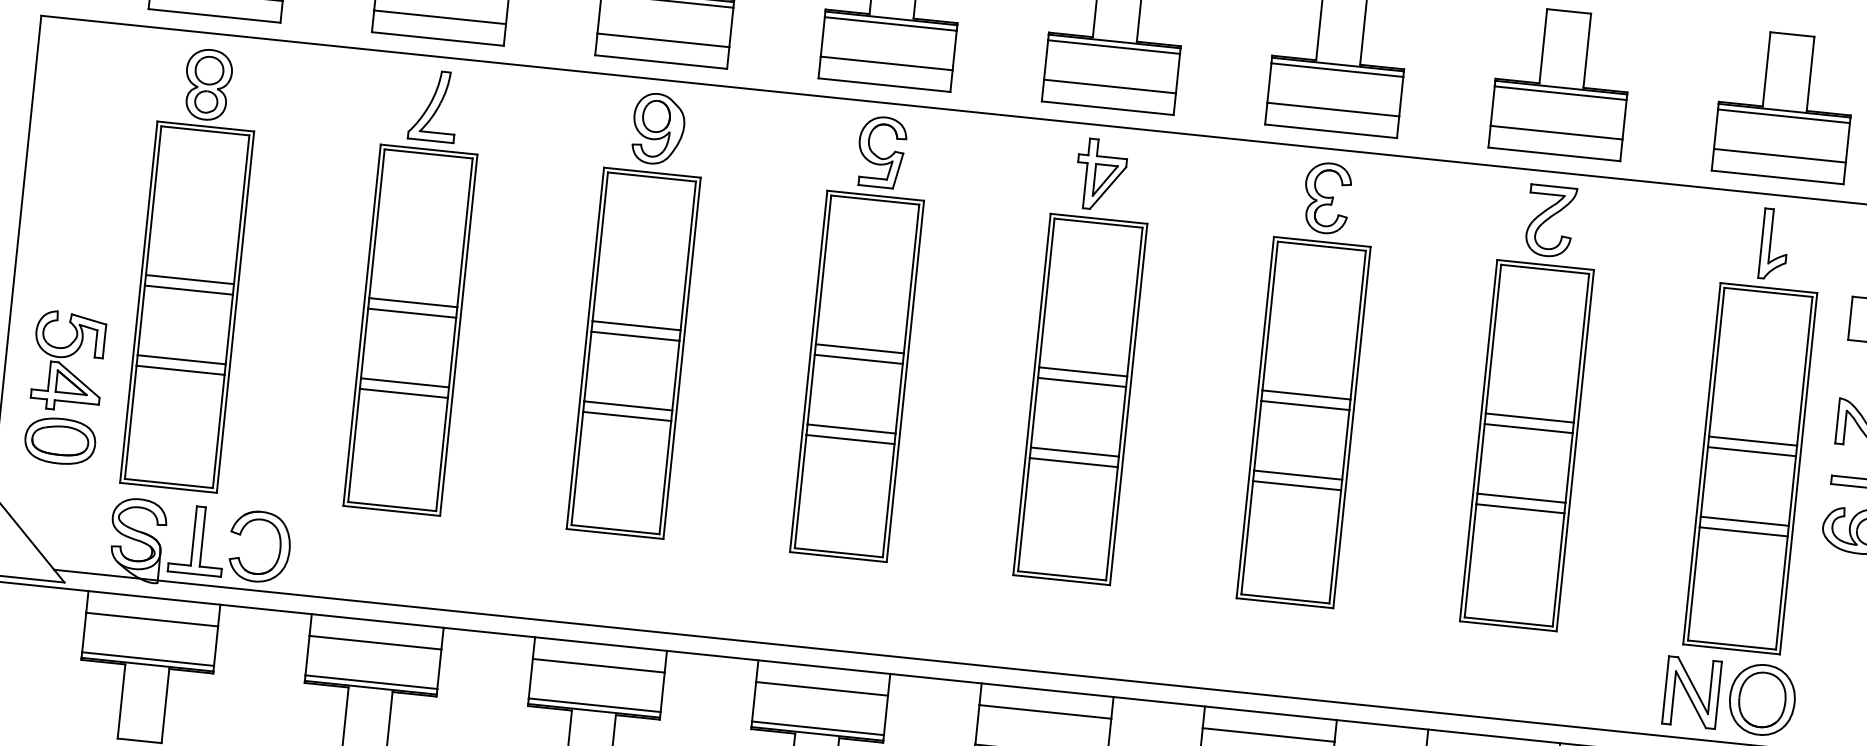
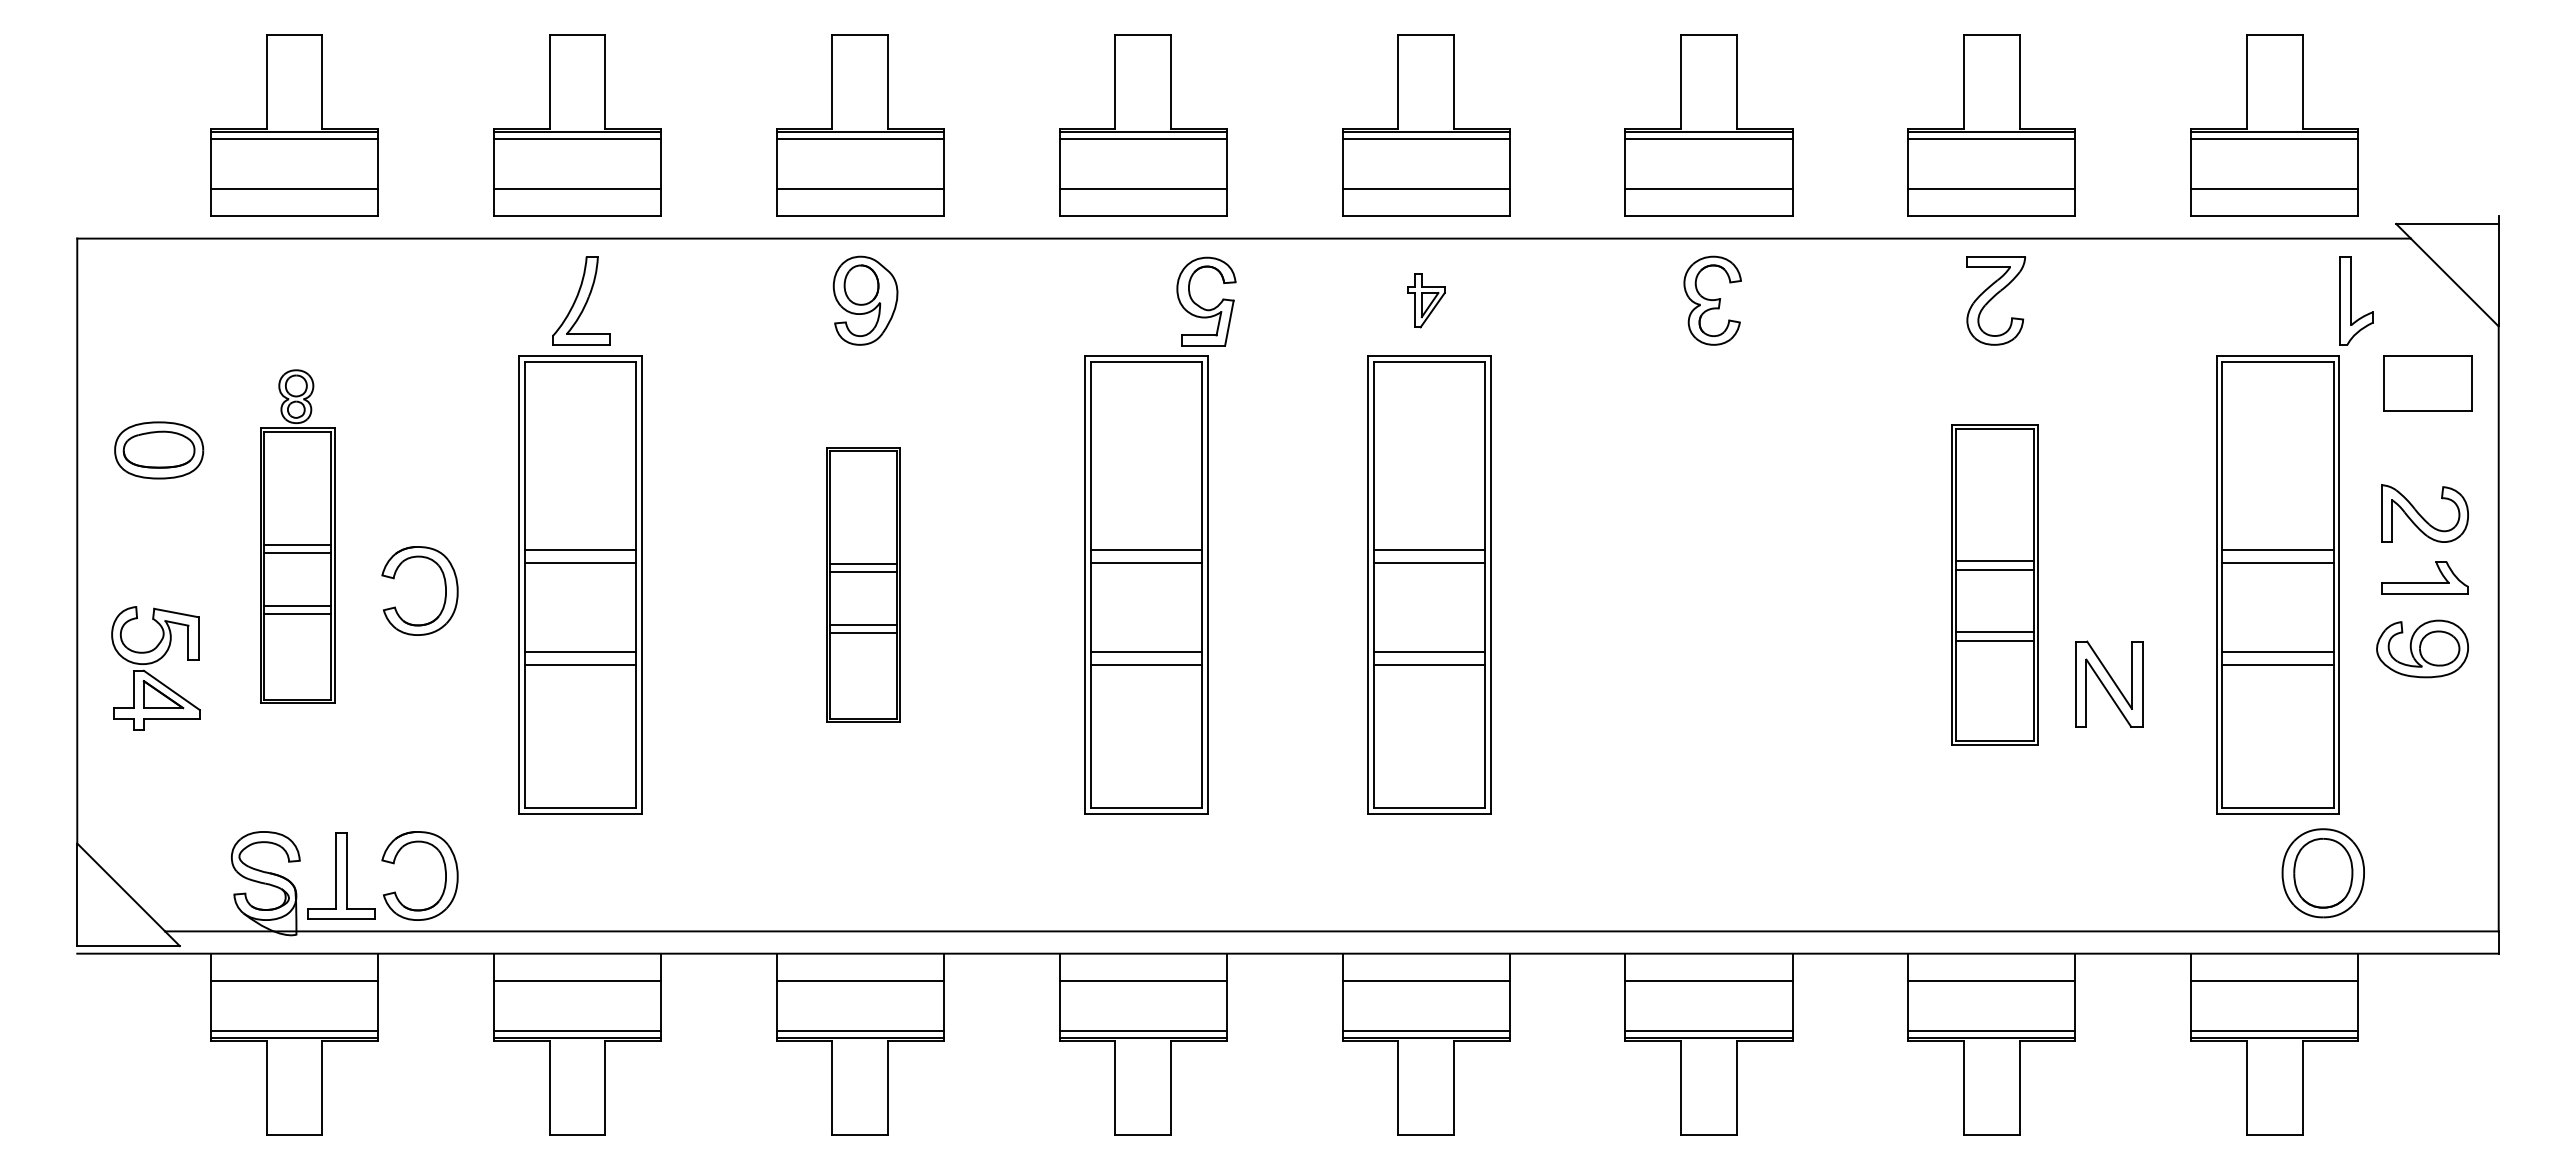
part: (878, 156) -> (1203, 307), moved
part: (1101, 174) -> (1426, 300), size x0.6
part: (1774, 244) -> (2356, 300), moved
part: (190, 268) -> (297, 536), size x0.6
part: (302, 319) -> (444, 585), added
part: (633, 352) -> (863, 584), size x0.6
part: (1303, 422) -> (1712, 584), removed
part: (60, 441) -> (159, 450), moved
part: (1527, 445) -> (1995, 584), size x0.7
part: (1692, 692) -> (2109, 683), moved

